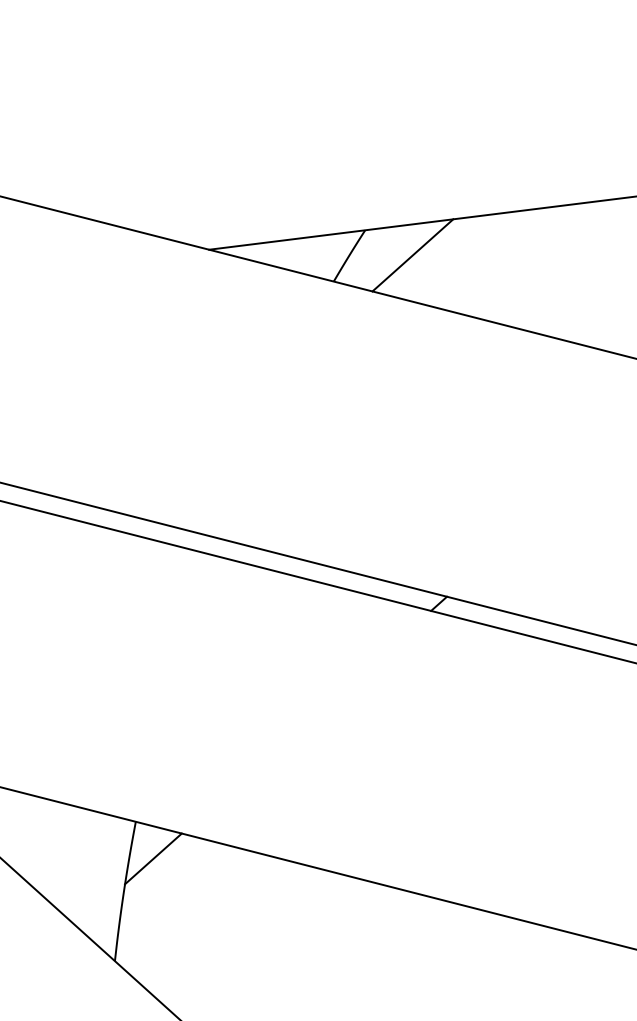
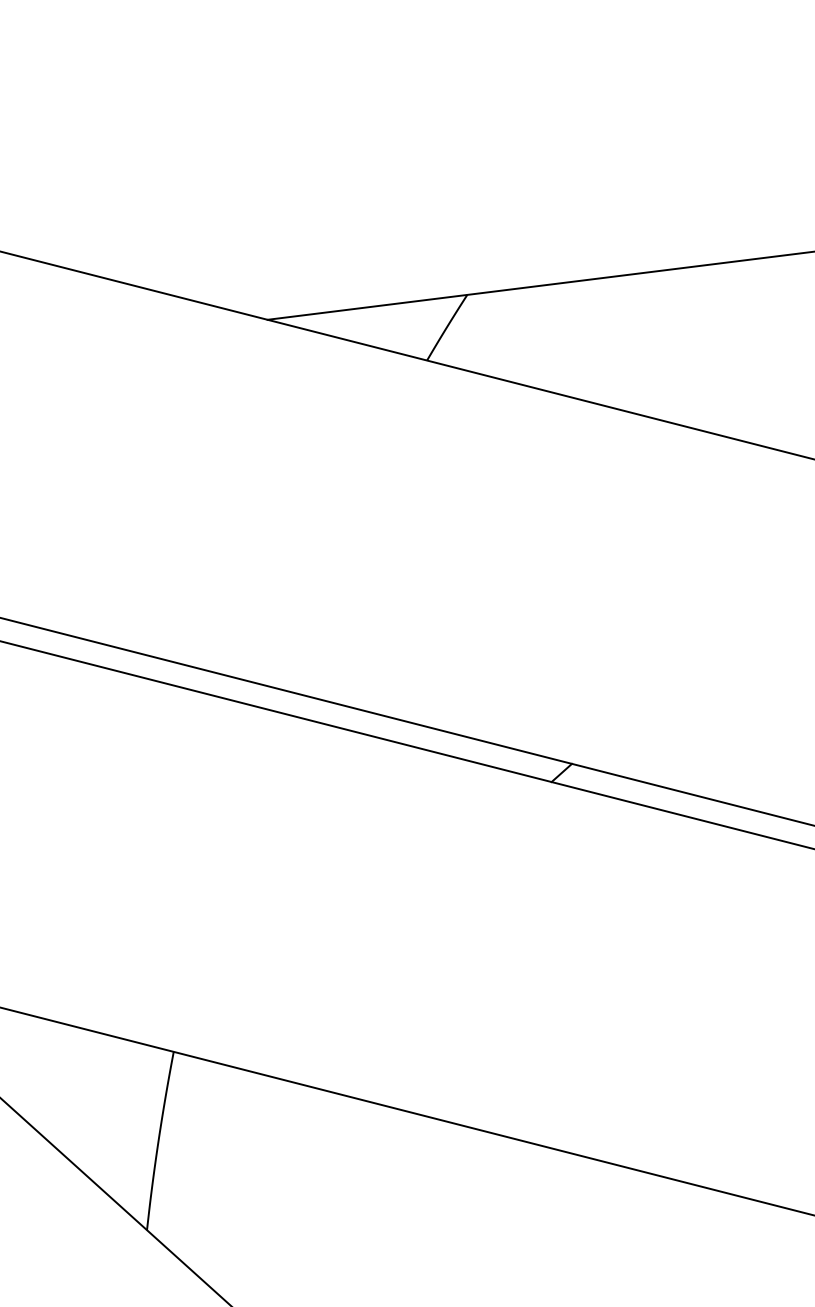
line: (412, 255) -> (527, 327), removed
line: (153, 858) -> (196, 1098), removed

